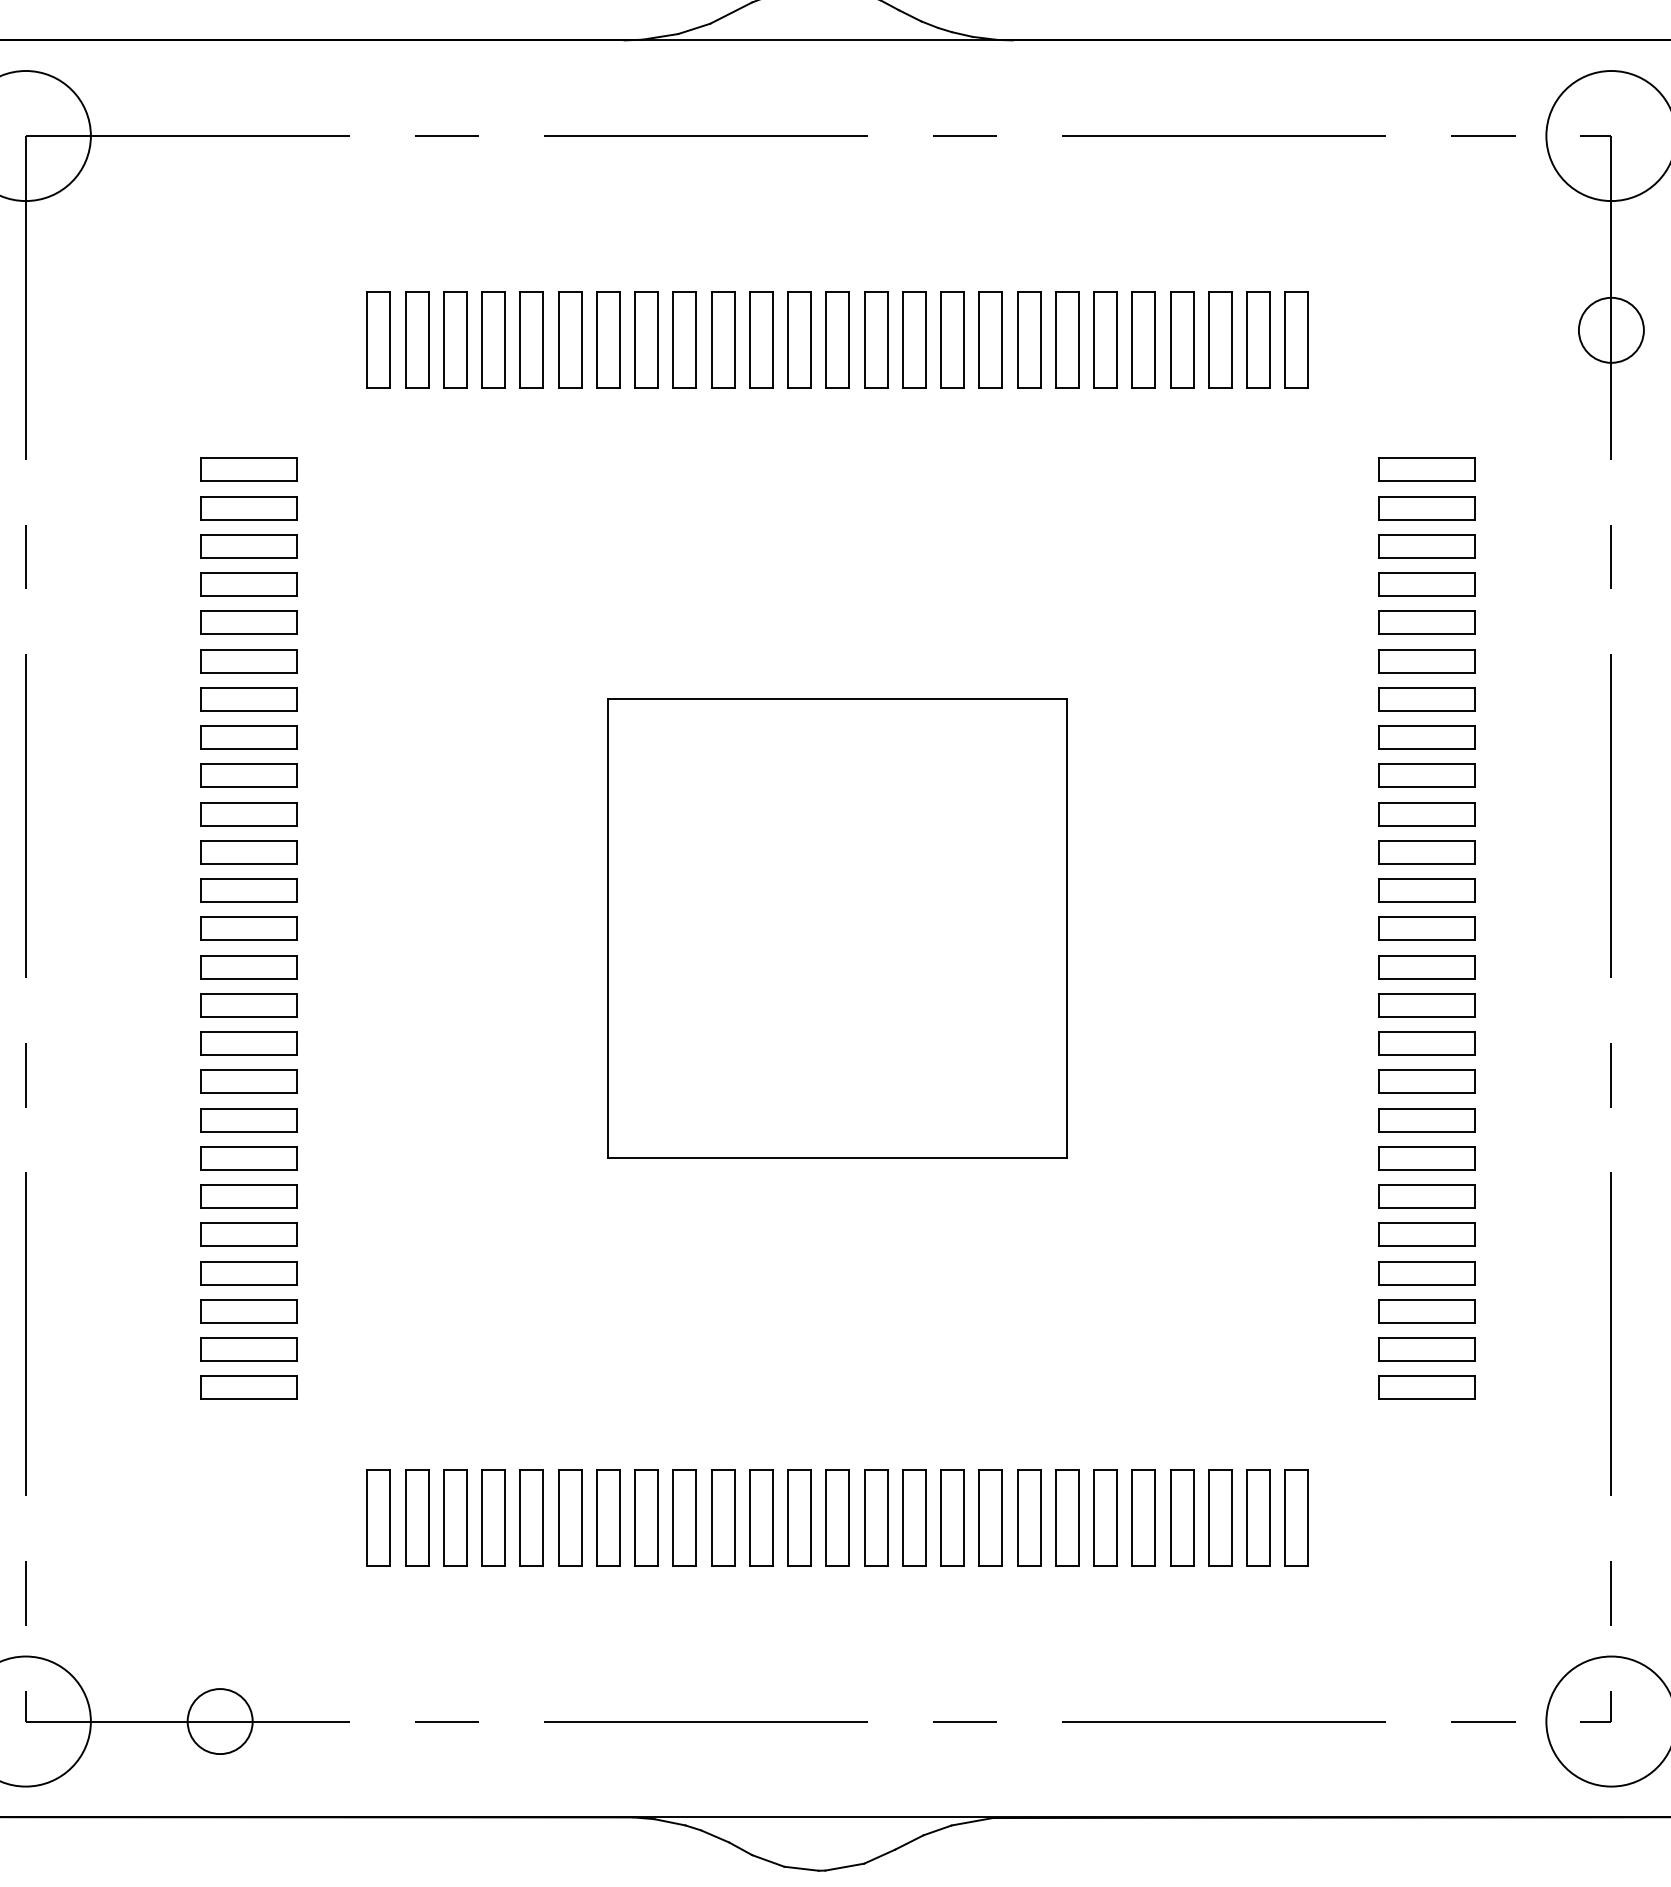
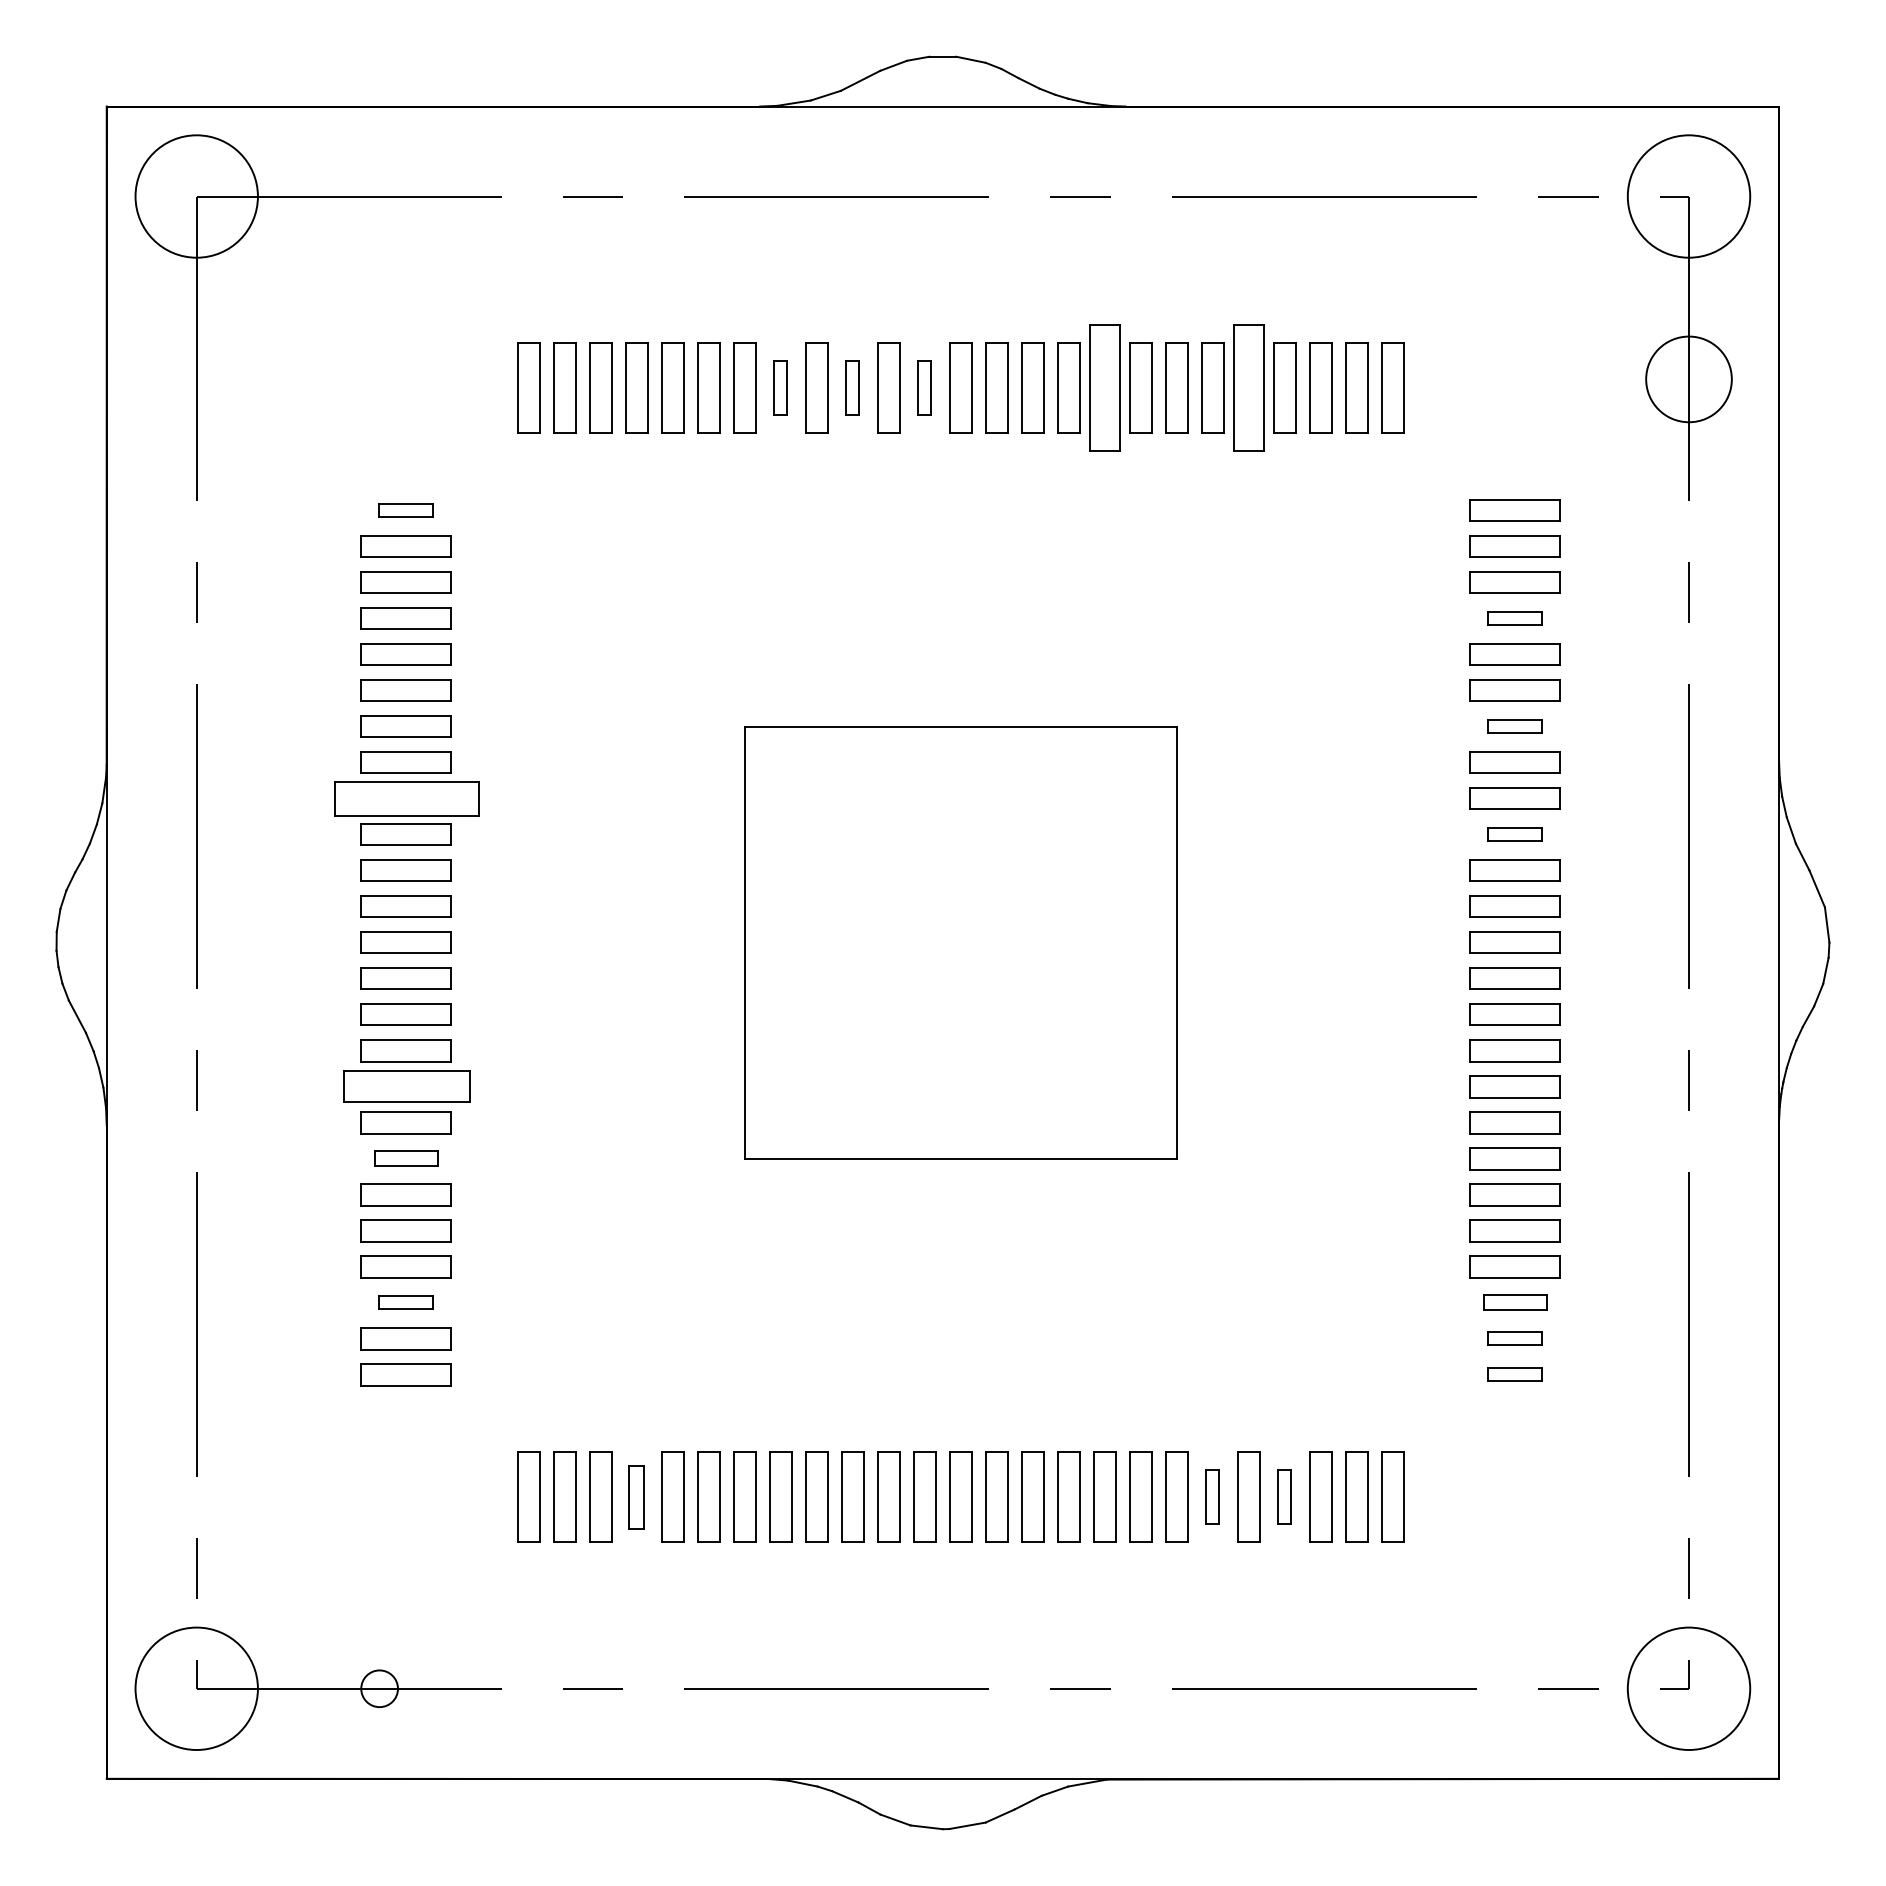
circle: (1610, 330) -> (1688, 379), size x1.4
part: (646, 338) -> (780, 387), size x0.6
part: (722, 338) -> (852, 387), size x0.6
part: (799, 338) -> (924, 387), size x0.6
part: (990, 338) -> (1104, 387), size x1.4
part: (1143, 338) -> (1248, 387), size x1.4
part: (247, 469) -> (405, 510), size x0.6
part: (1425, 584) -> (1514, 618), size x0.6
part: (1425, 699) -> (1514, 726), size x0.6
part: (247, 775) -> (405, 798), size x1.6
part: (1425, 813) -> (1514, 834), size x0.6
part: (247, 1081) -> (405, 1086), size x1.4
part: (247, 1158) -> (405, 1158), size x0.7
part: (247, 1311) -> (405, 1302), size x0.6
part: (1425, 1311) -> (1514, 1302), size x0.7
part: (1425, 1349) -> (1514, 1338), size x0.6
part: (1425, 1387) -> (1514, 1374), size x0.6
part: (493, 1517) -> (636, 1496), size x0.7
part: (1105, 1517) -> (1212, 1496), size x0.6
part: (1181, 1517) -> (1284, 1496), size x0.6
circle: (220, 1721) -> (379, 1688), size x0.6

